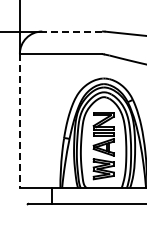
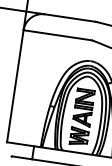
line: (72, 31) -> (70, 18), dashed -> solid
line: (19, 121) -> (14, 86), dashed -> solid

